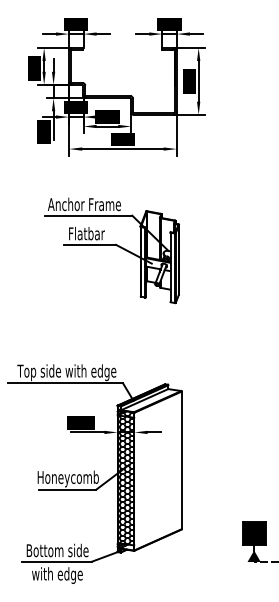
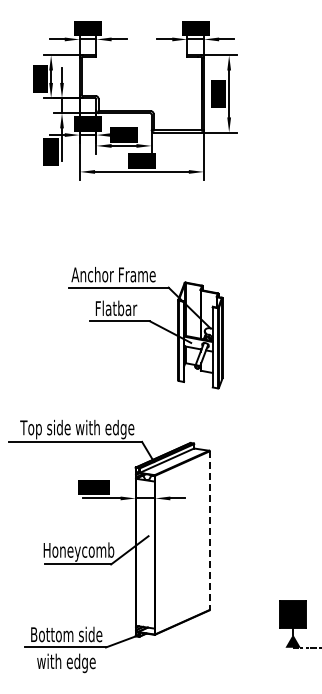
part: (112, 245) -> (145, 321), moved
line: (181, 461) -> (209, 531), solid -> dashed
hatch: (126, 480) -> (145, 553), removed

